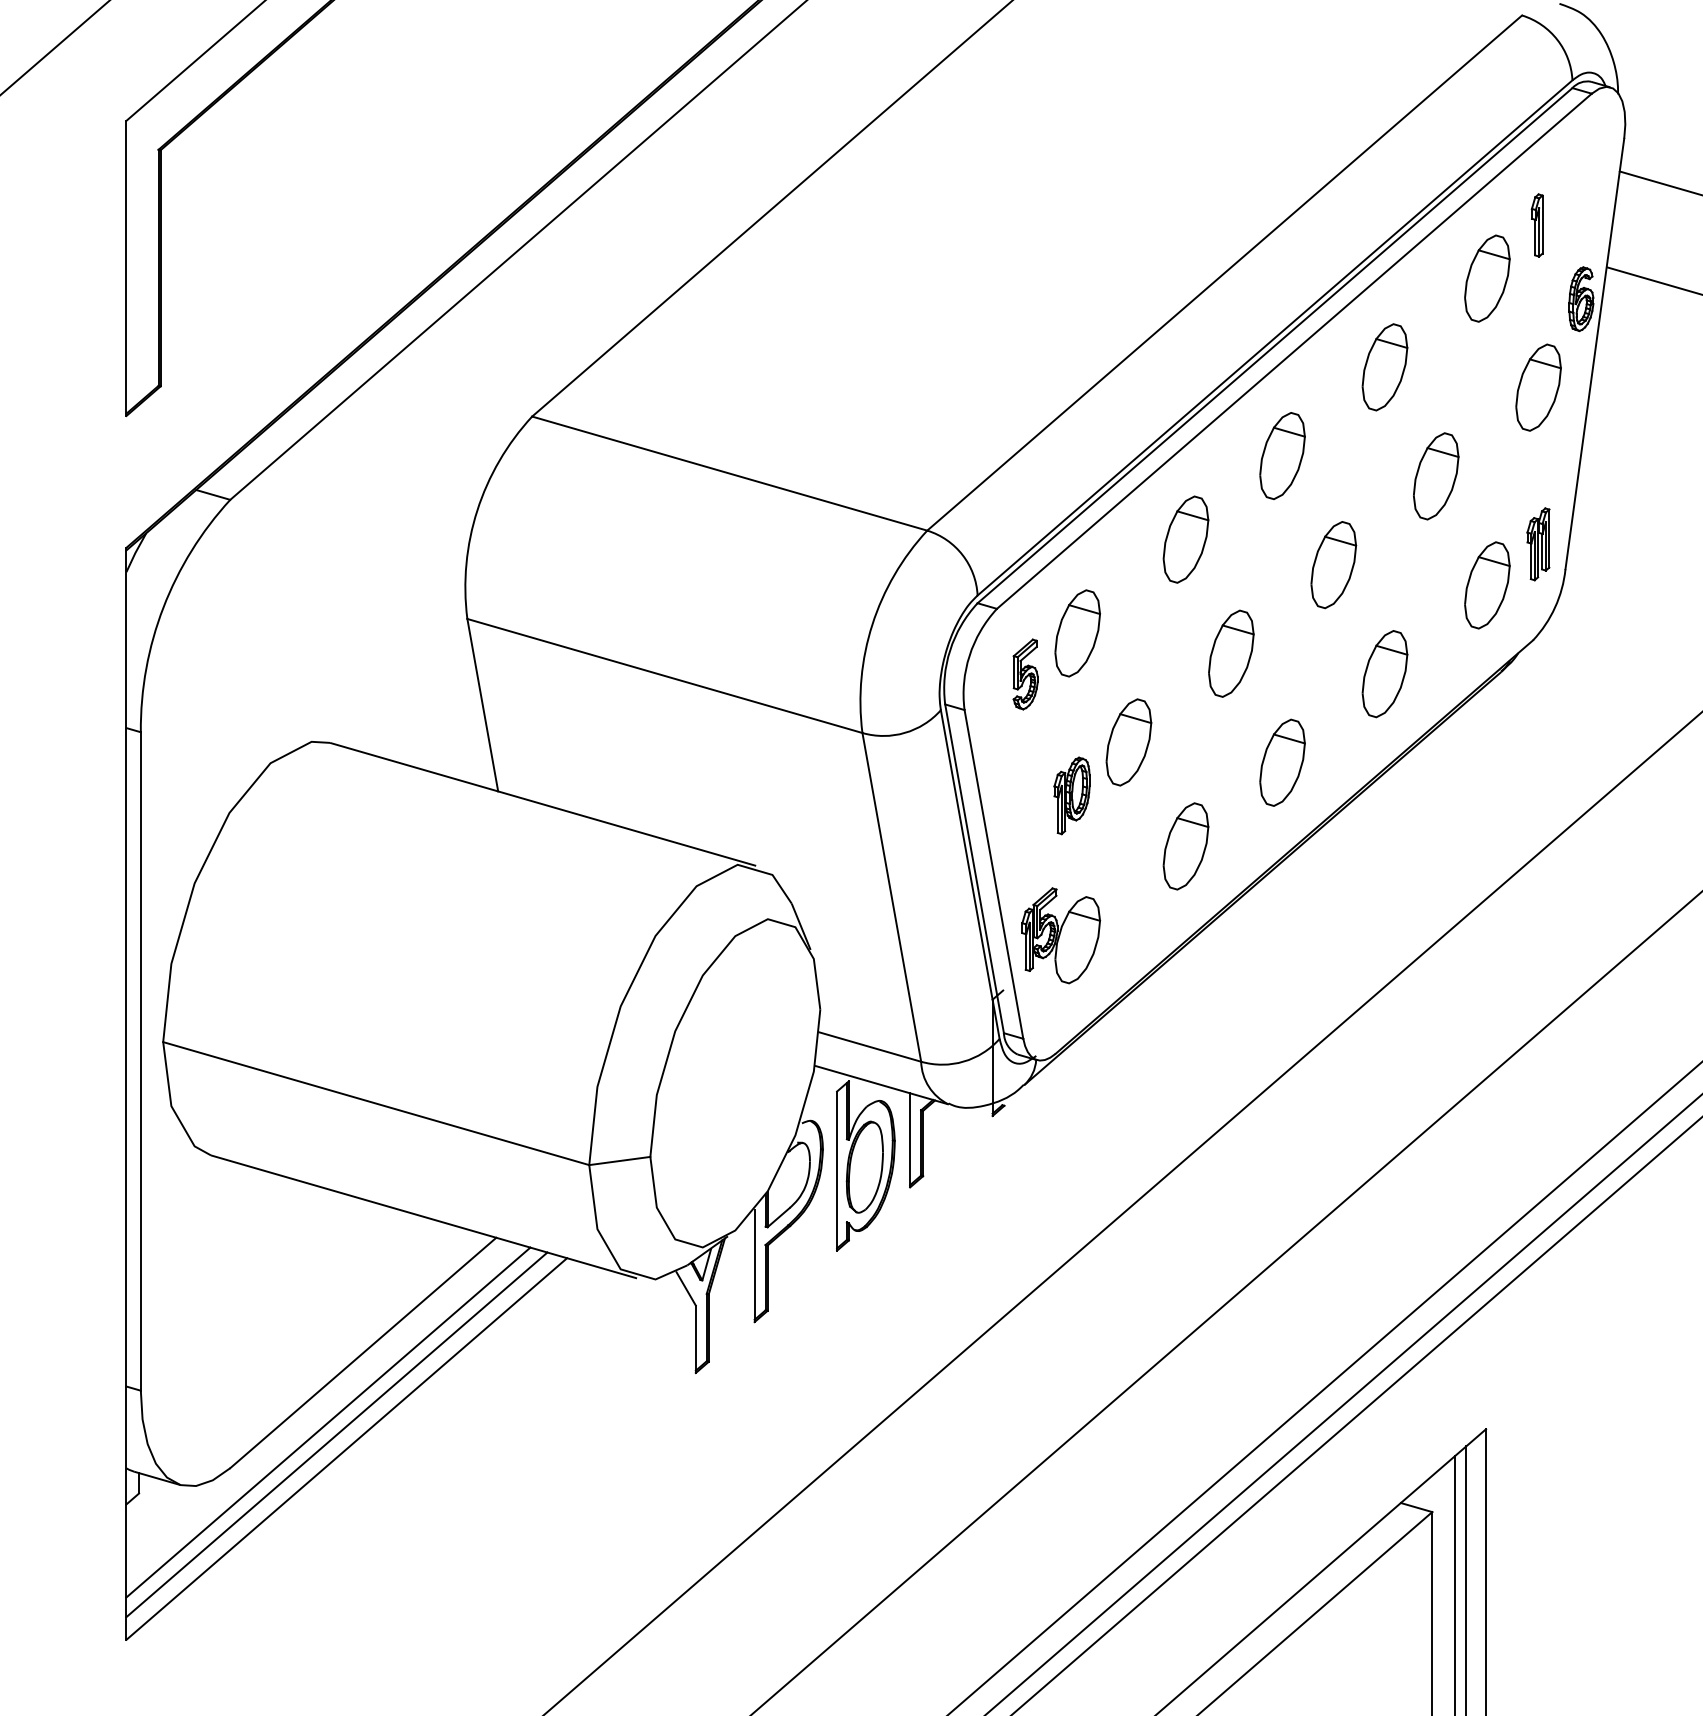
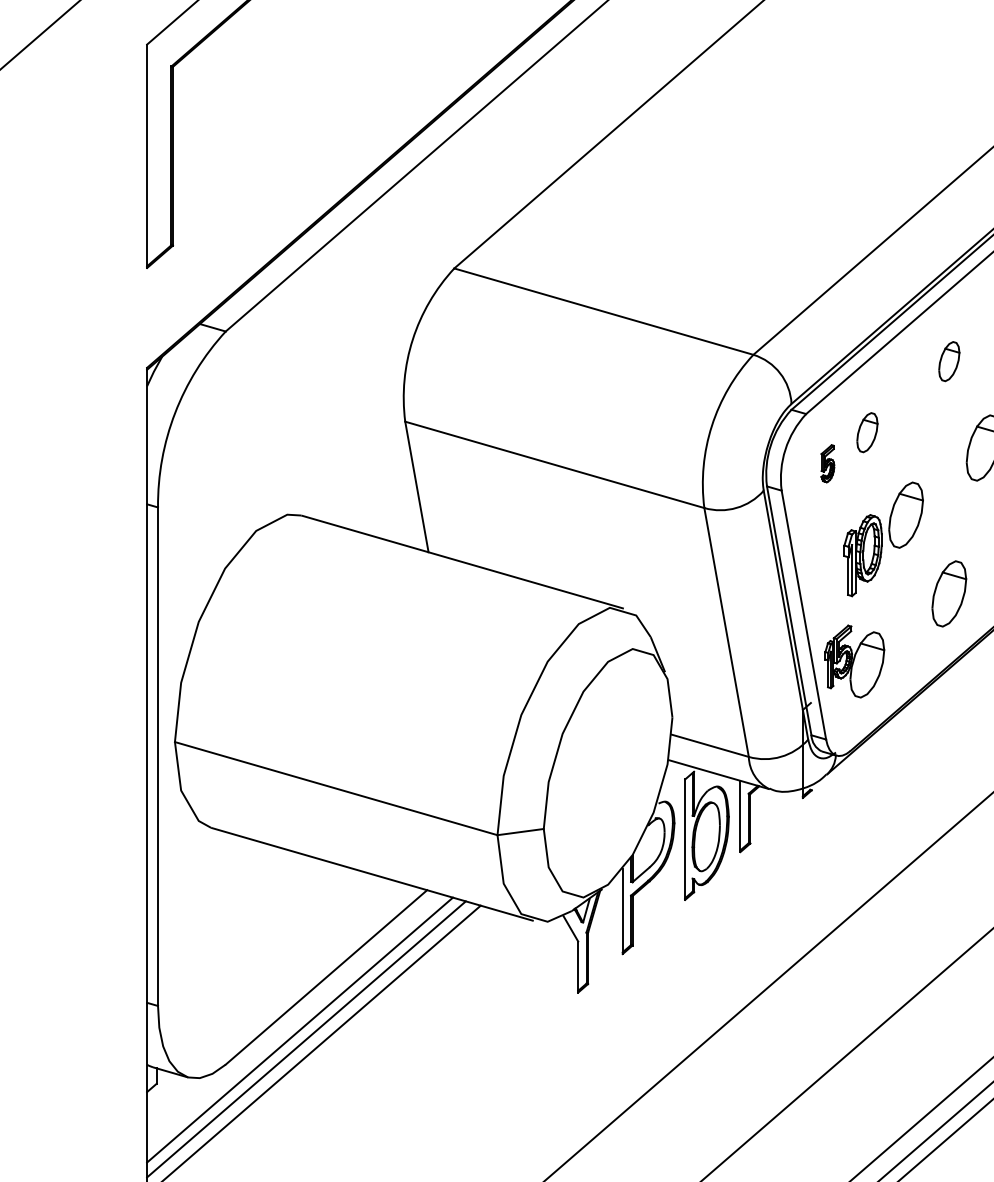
part: (1185, 539) -> (948, 361), size x0.6
part: (1077, 633) -> (867, 432), size x0.6
part: (1025, 674) -> (827, 463), size x0.7
part: (1071, 795) -> (862, 555), size x1.4

